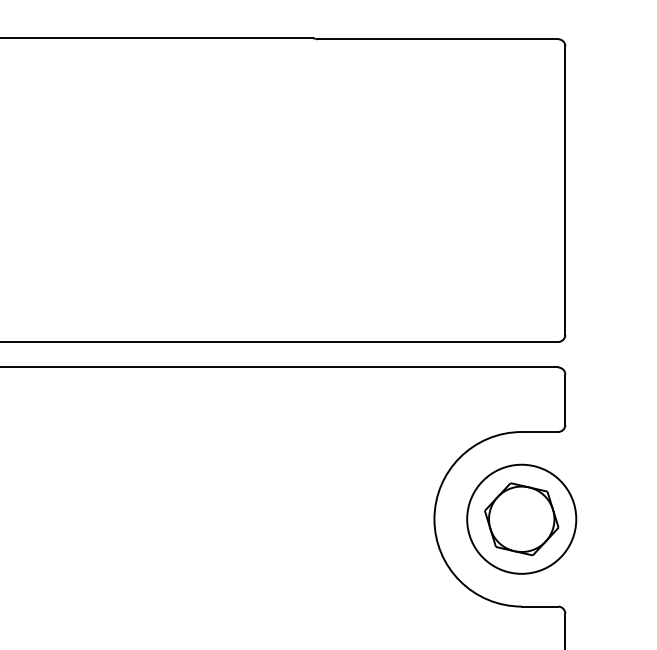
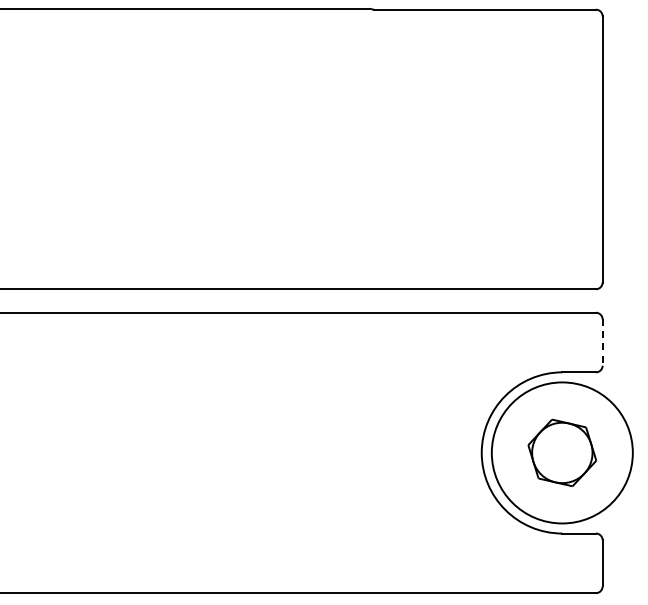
line: (565, 400) -> (602, 343), solid -> dashed
circle: (520, 518) -> (561, 452), size x1.4

